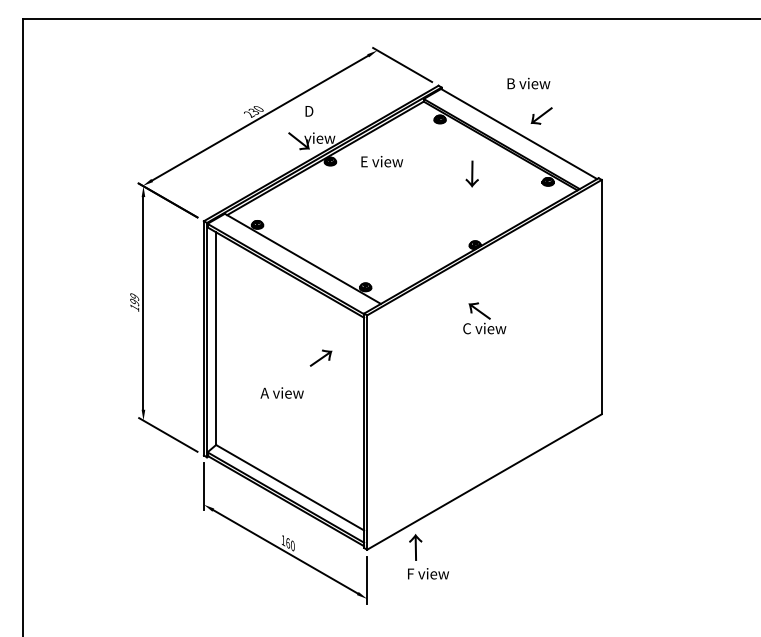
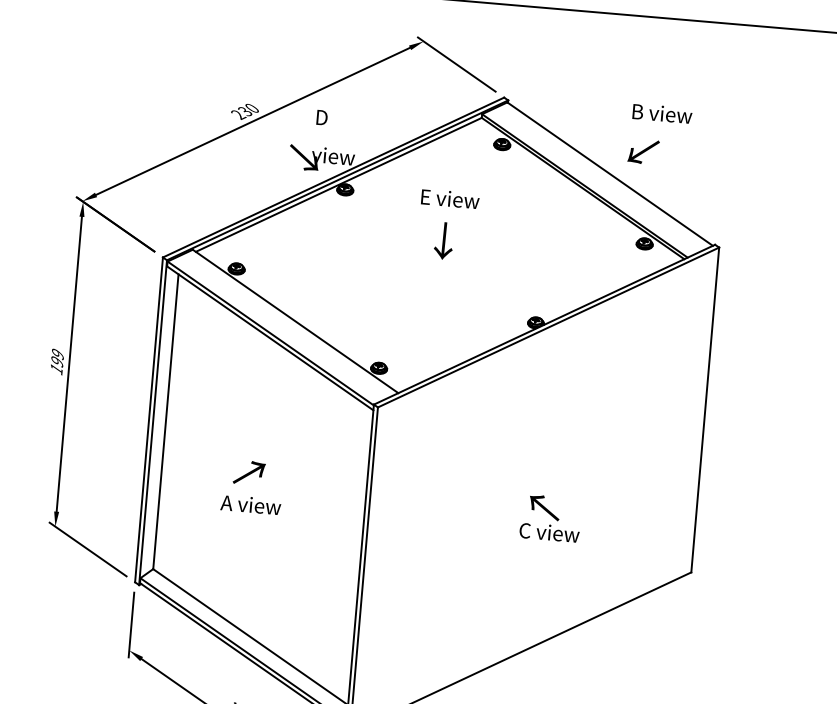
text: (528, 83) -> (661, 113), moved
text: (382, 161) -> (450, 198), moved
text: (471, 173) -> (443, 240), moved
text: (484, 318) -> (550, 518), moved
text: (320, 357) -> (248, 471), moved

